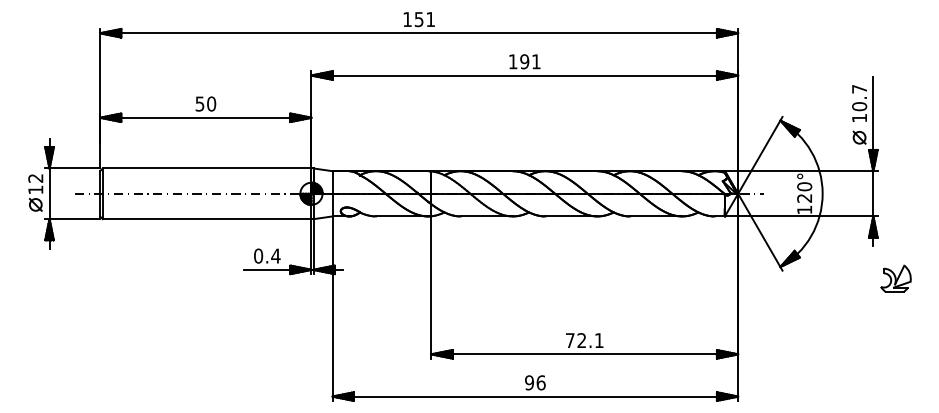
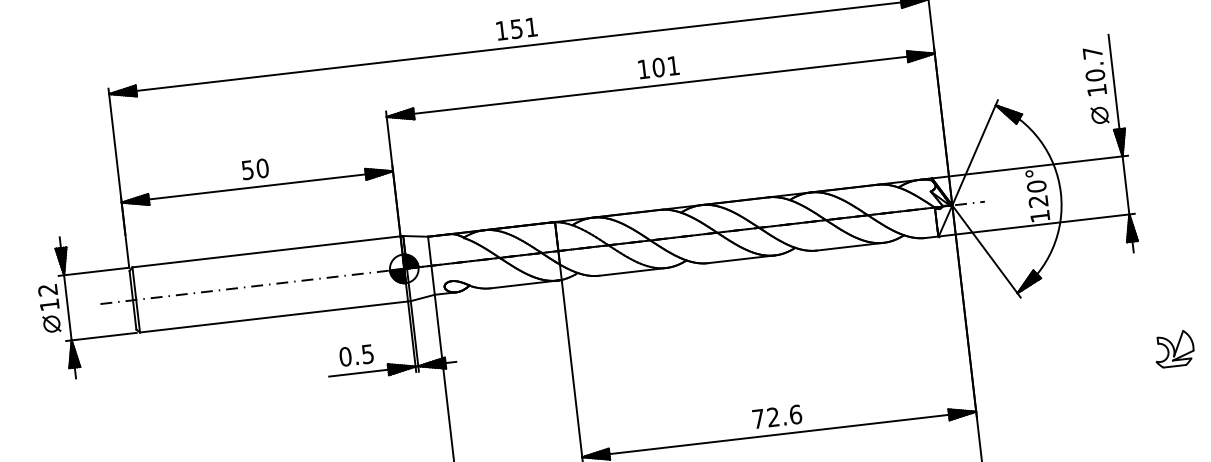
text: (524, 61) -> (658, 67), 191 -> 101
text: (275, 255) -> (367, 353), 0.4 -> 0.5
part: (895, 278) -> (1173, 348), moved
text: (598, 340) -> (794, 414), 72.1 -> 72.6

